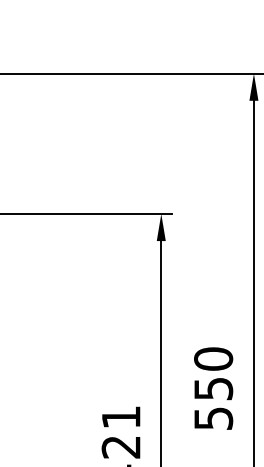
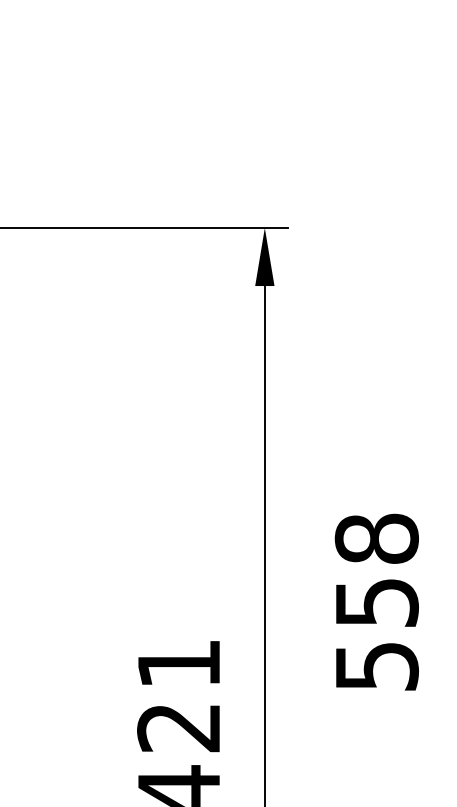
text: (213, 358) -> (376, 537), 550 -> 558

